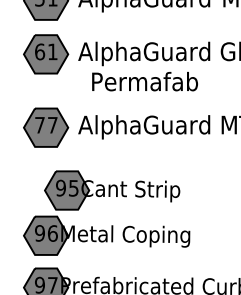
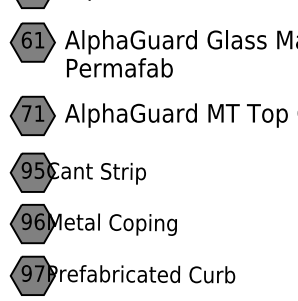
text: (144, 81) -> (119, 67), moved
text: (52, 125) -> (39, 113), 77 -> 71
part: (111, 190) -> (77, 172), moved

